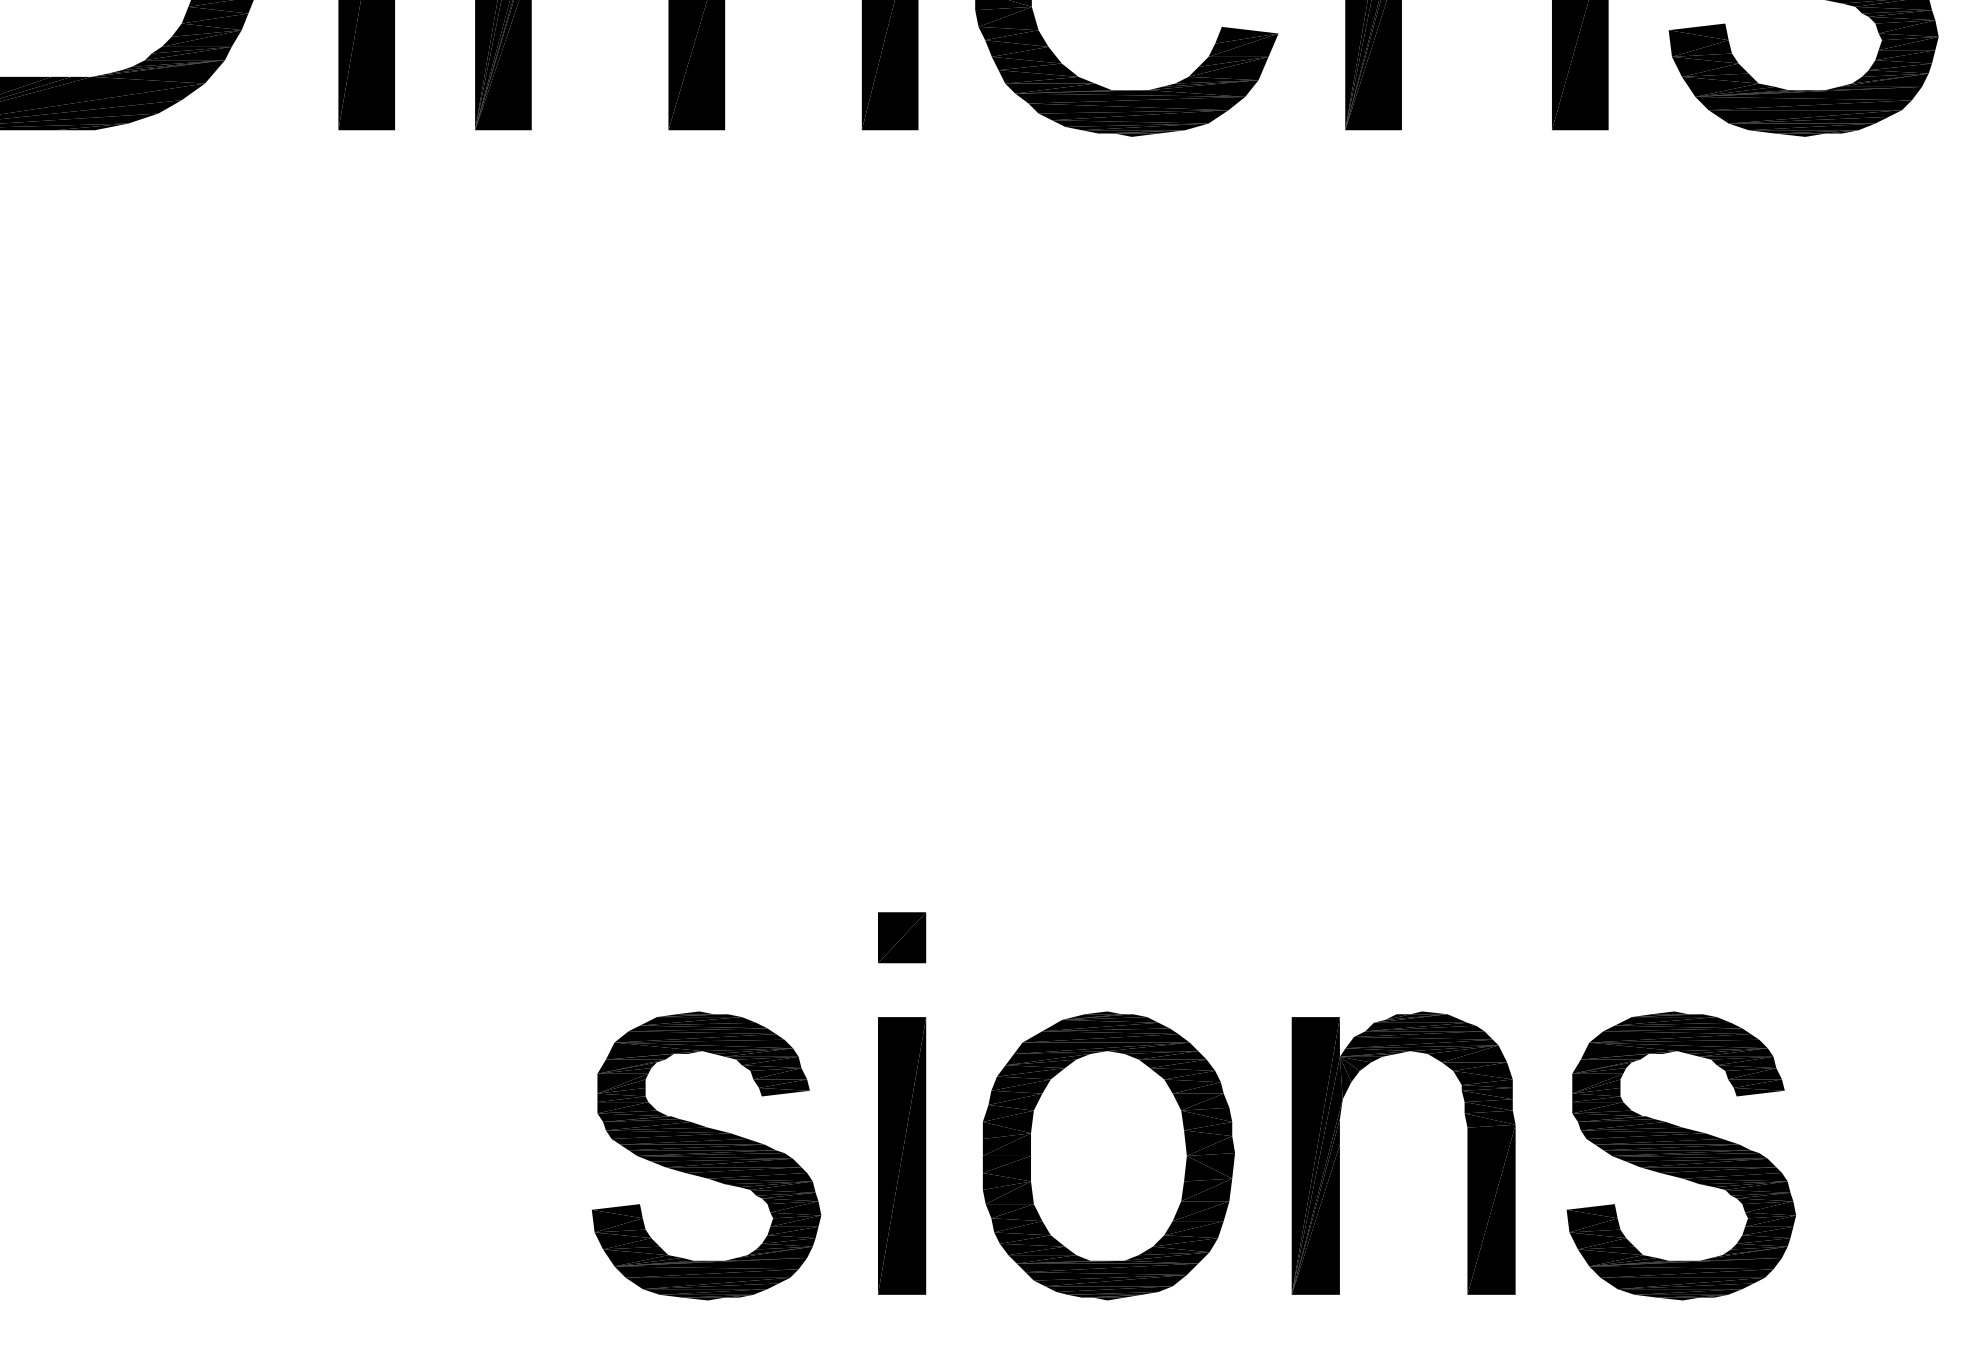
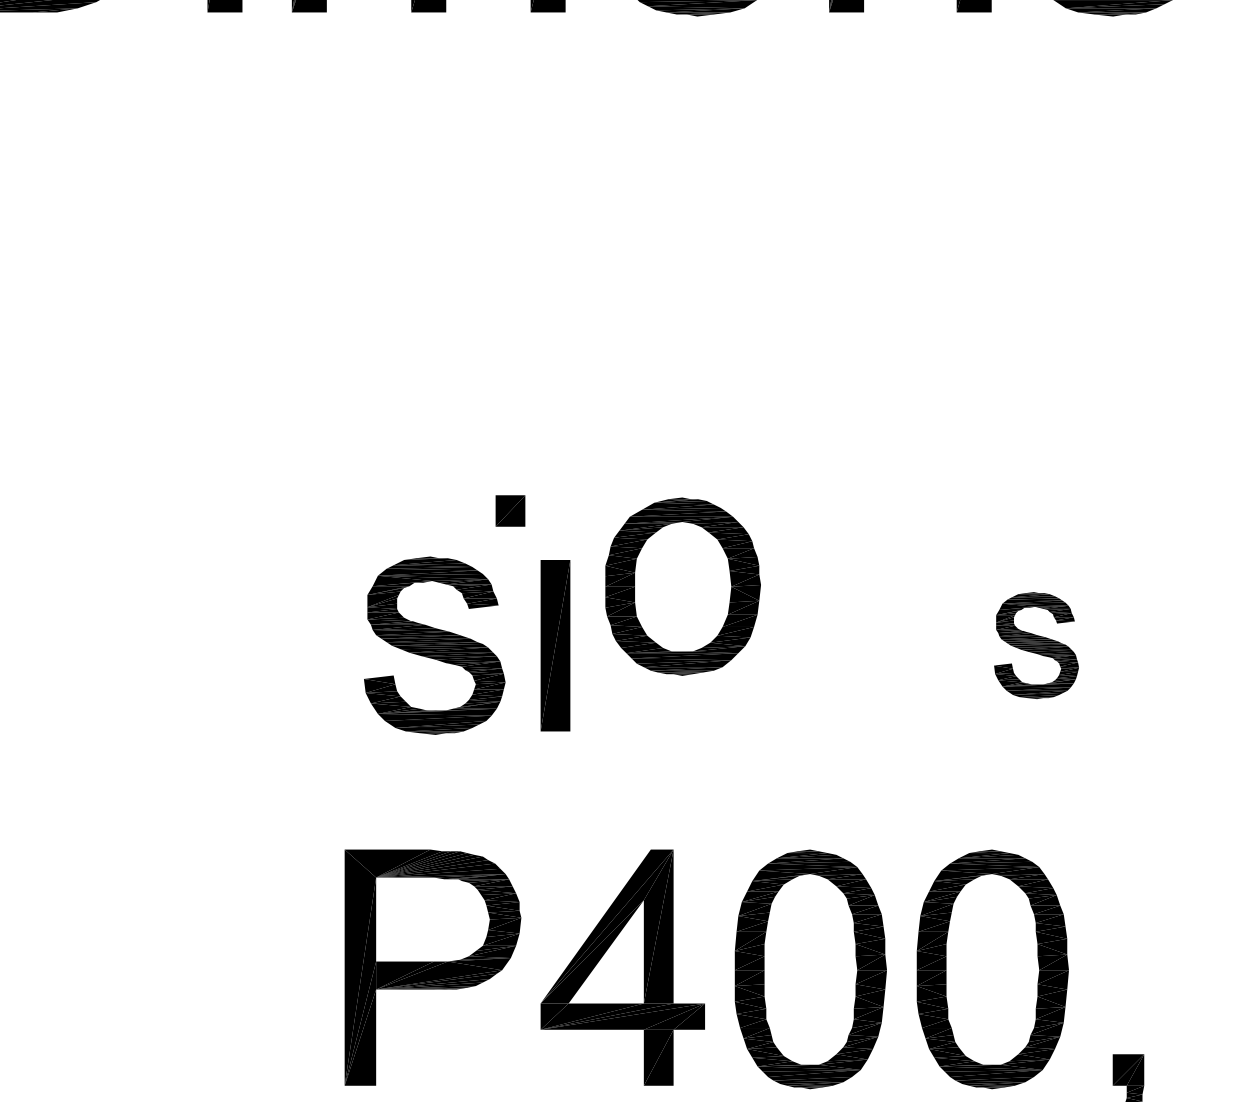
part: (902, 936) -> (510, 510), moved
part: (1467, 1152) -> (904, 643), removed
part: (1107, 1155) -> (682, 586), moved
part: (1681, 1155) -> (1036, 645), size x0.6

